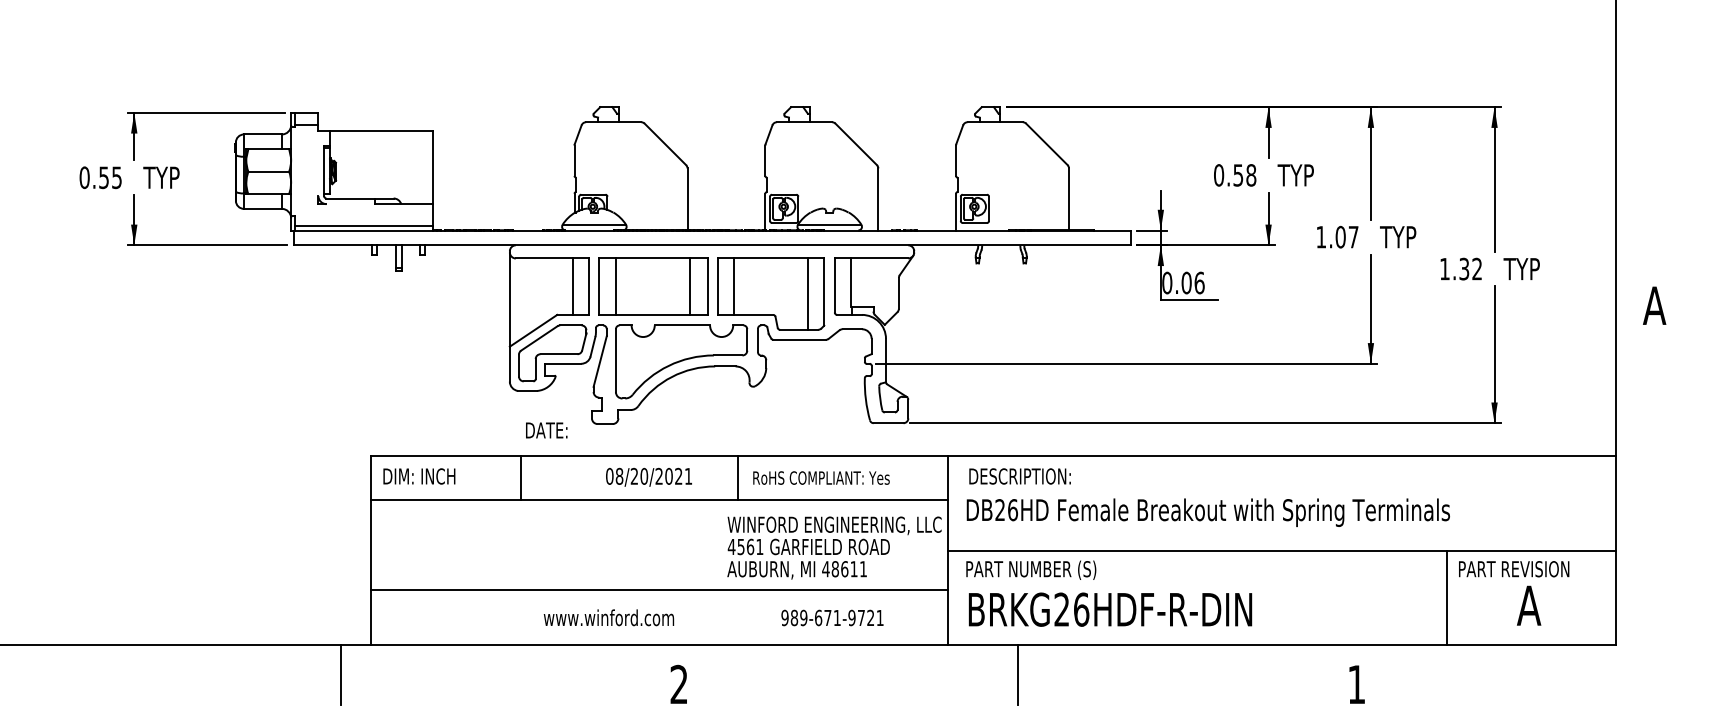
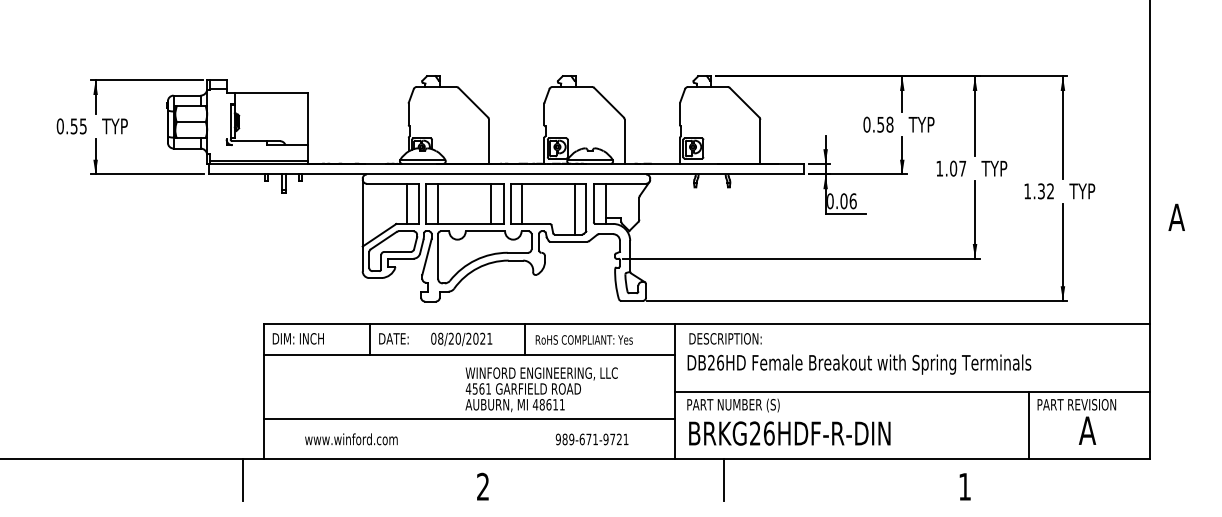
text: (546, 430) -> (393, 338), moved
text: (834, 547) -> (541, 389), moved
text: (608, 617) -> (351, 439), moved

